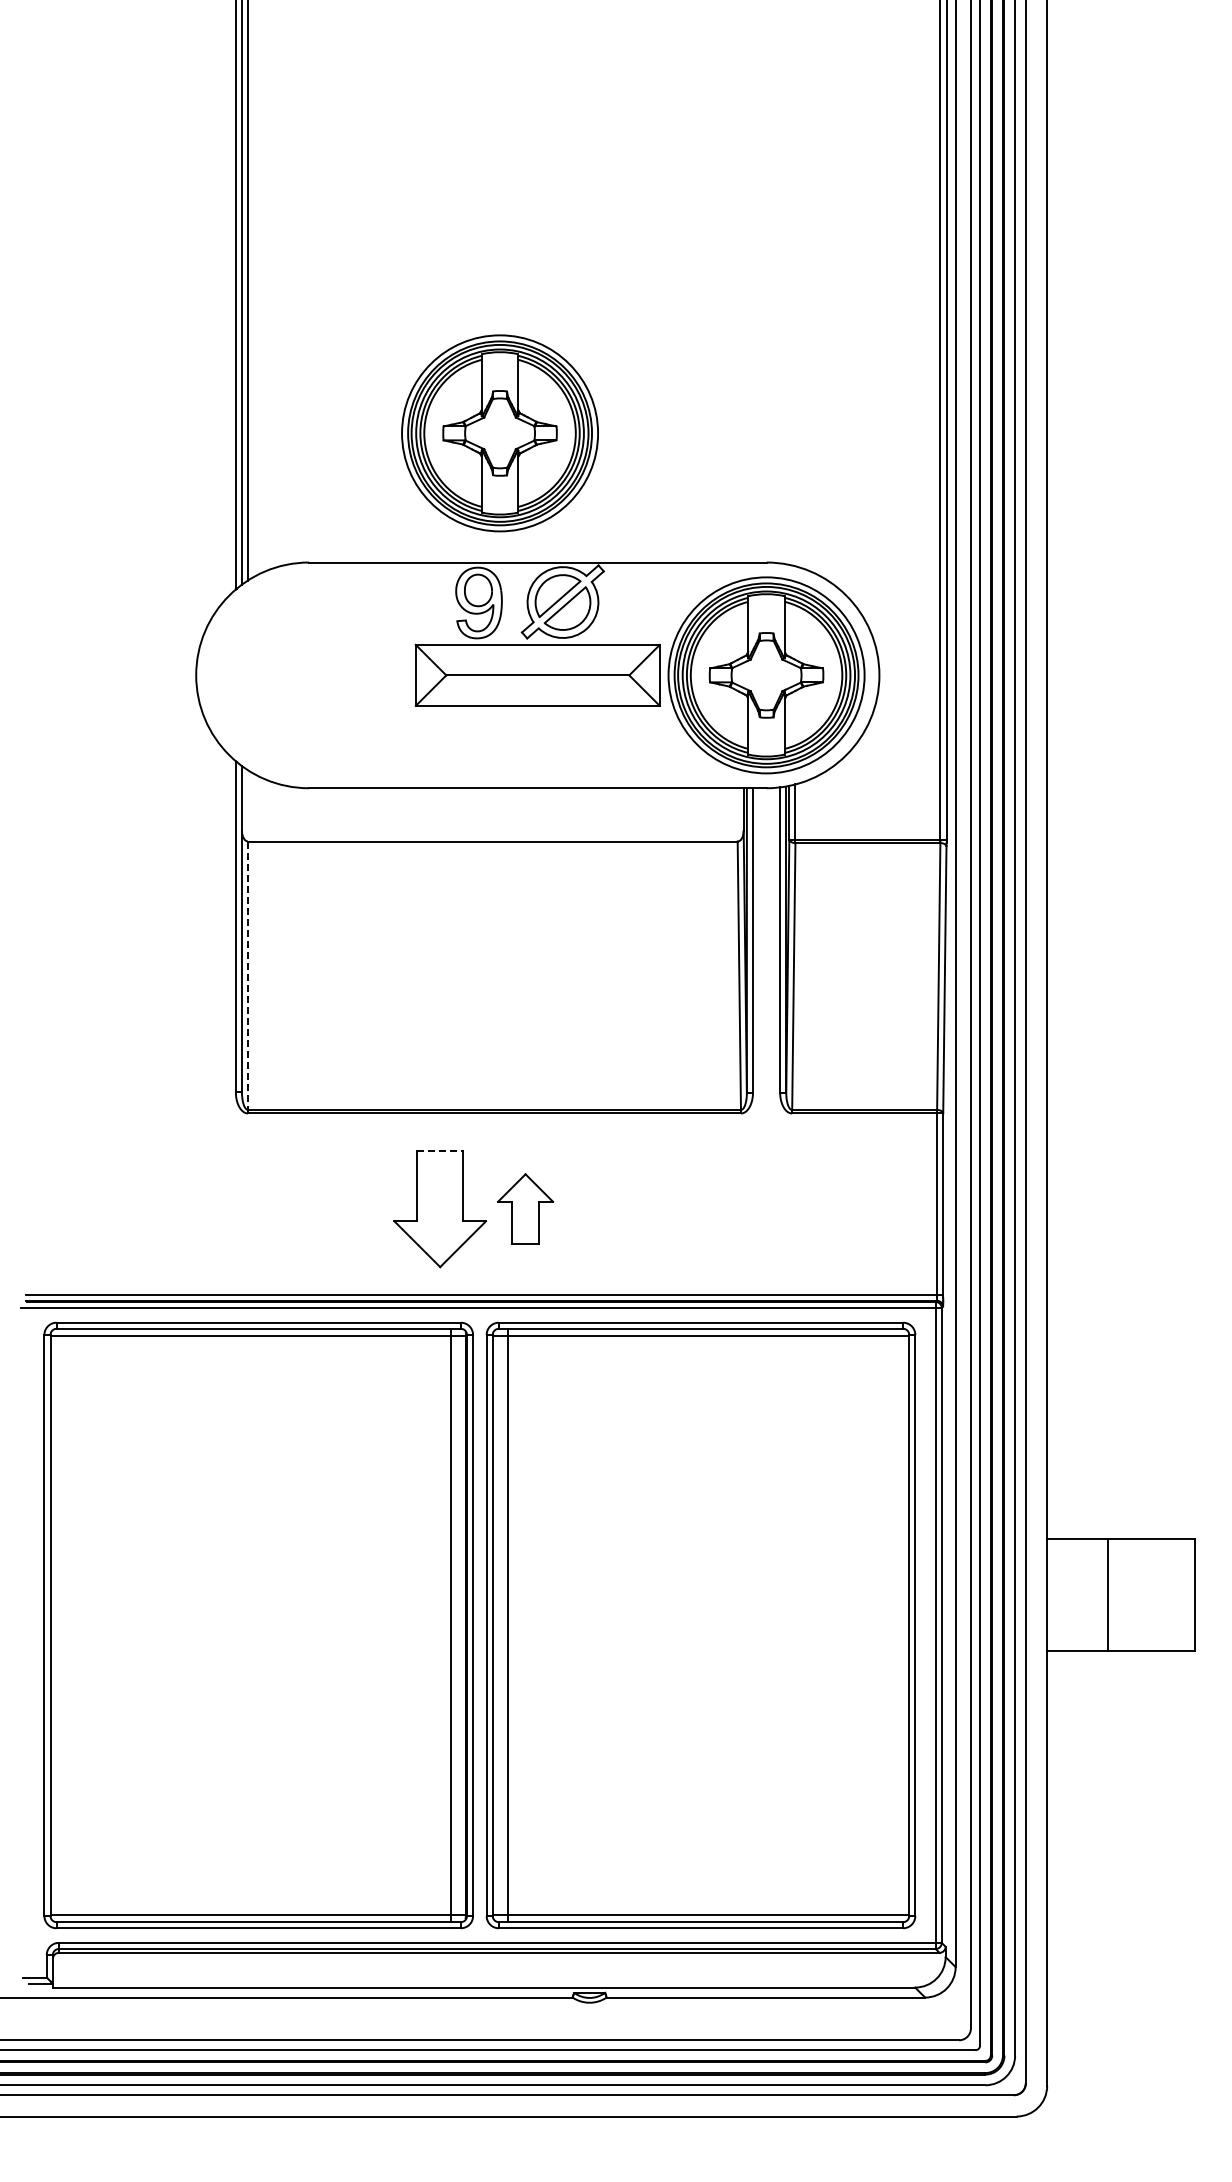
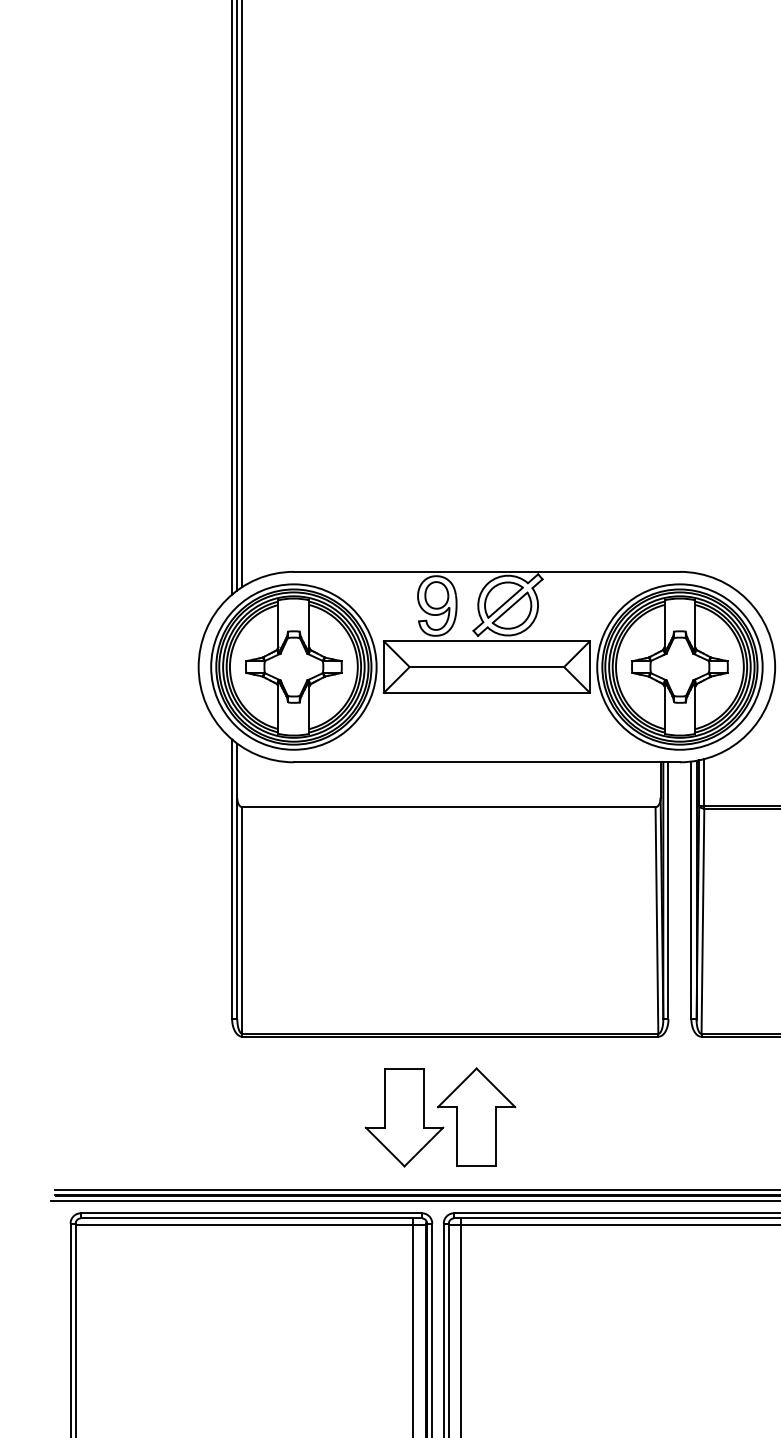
part: (499, 433) -> (293, 667), moved
line: (248, 977) -> (242, 921), dashed -> solid
line: (440, 1151) -> (404, 1068), dashed -> solid
part: (525, 1208) -> (476, 1116), size x1.67

